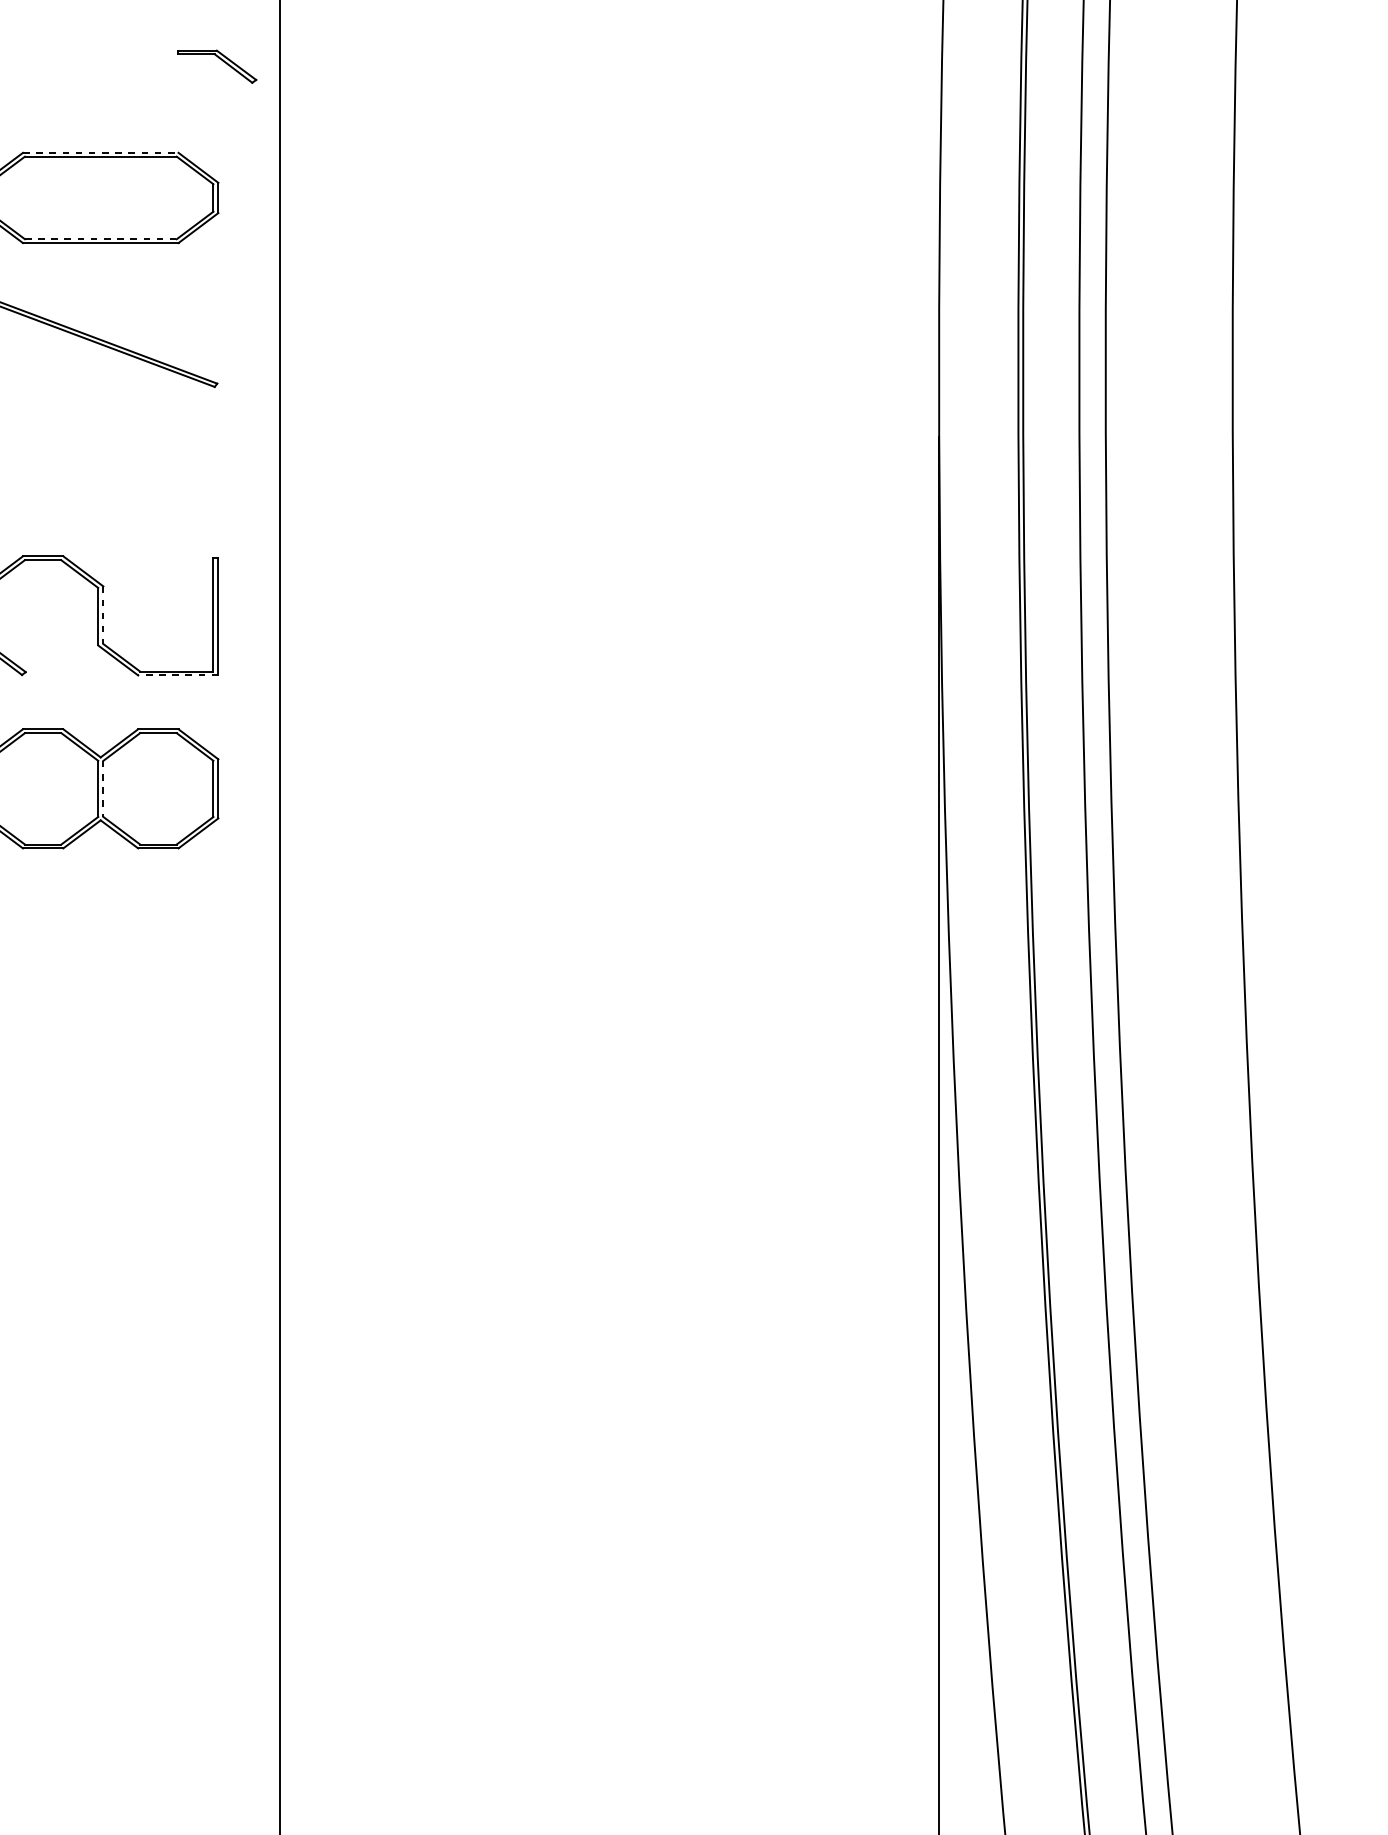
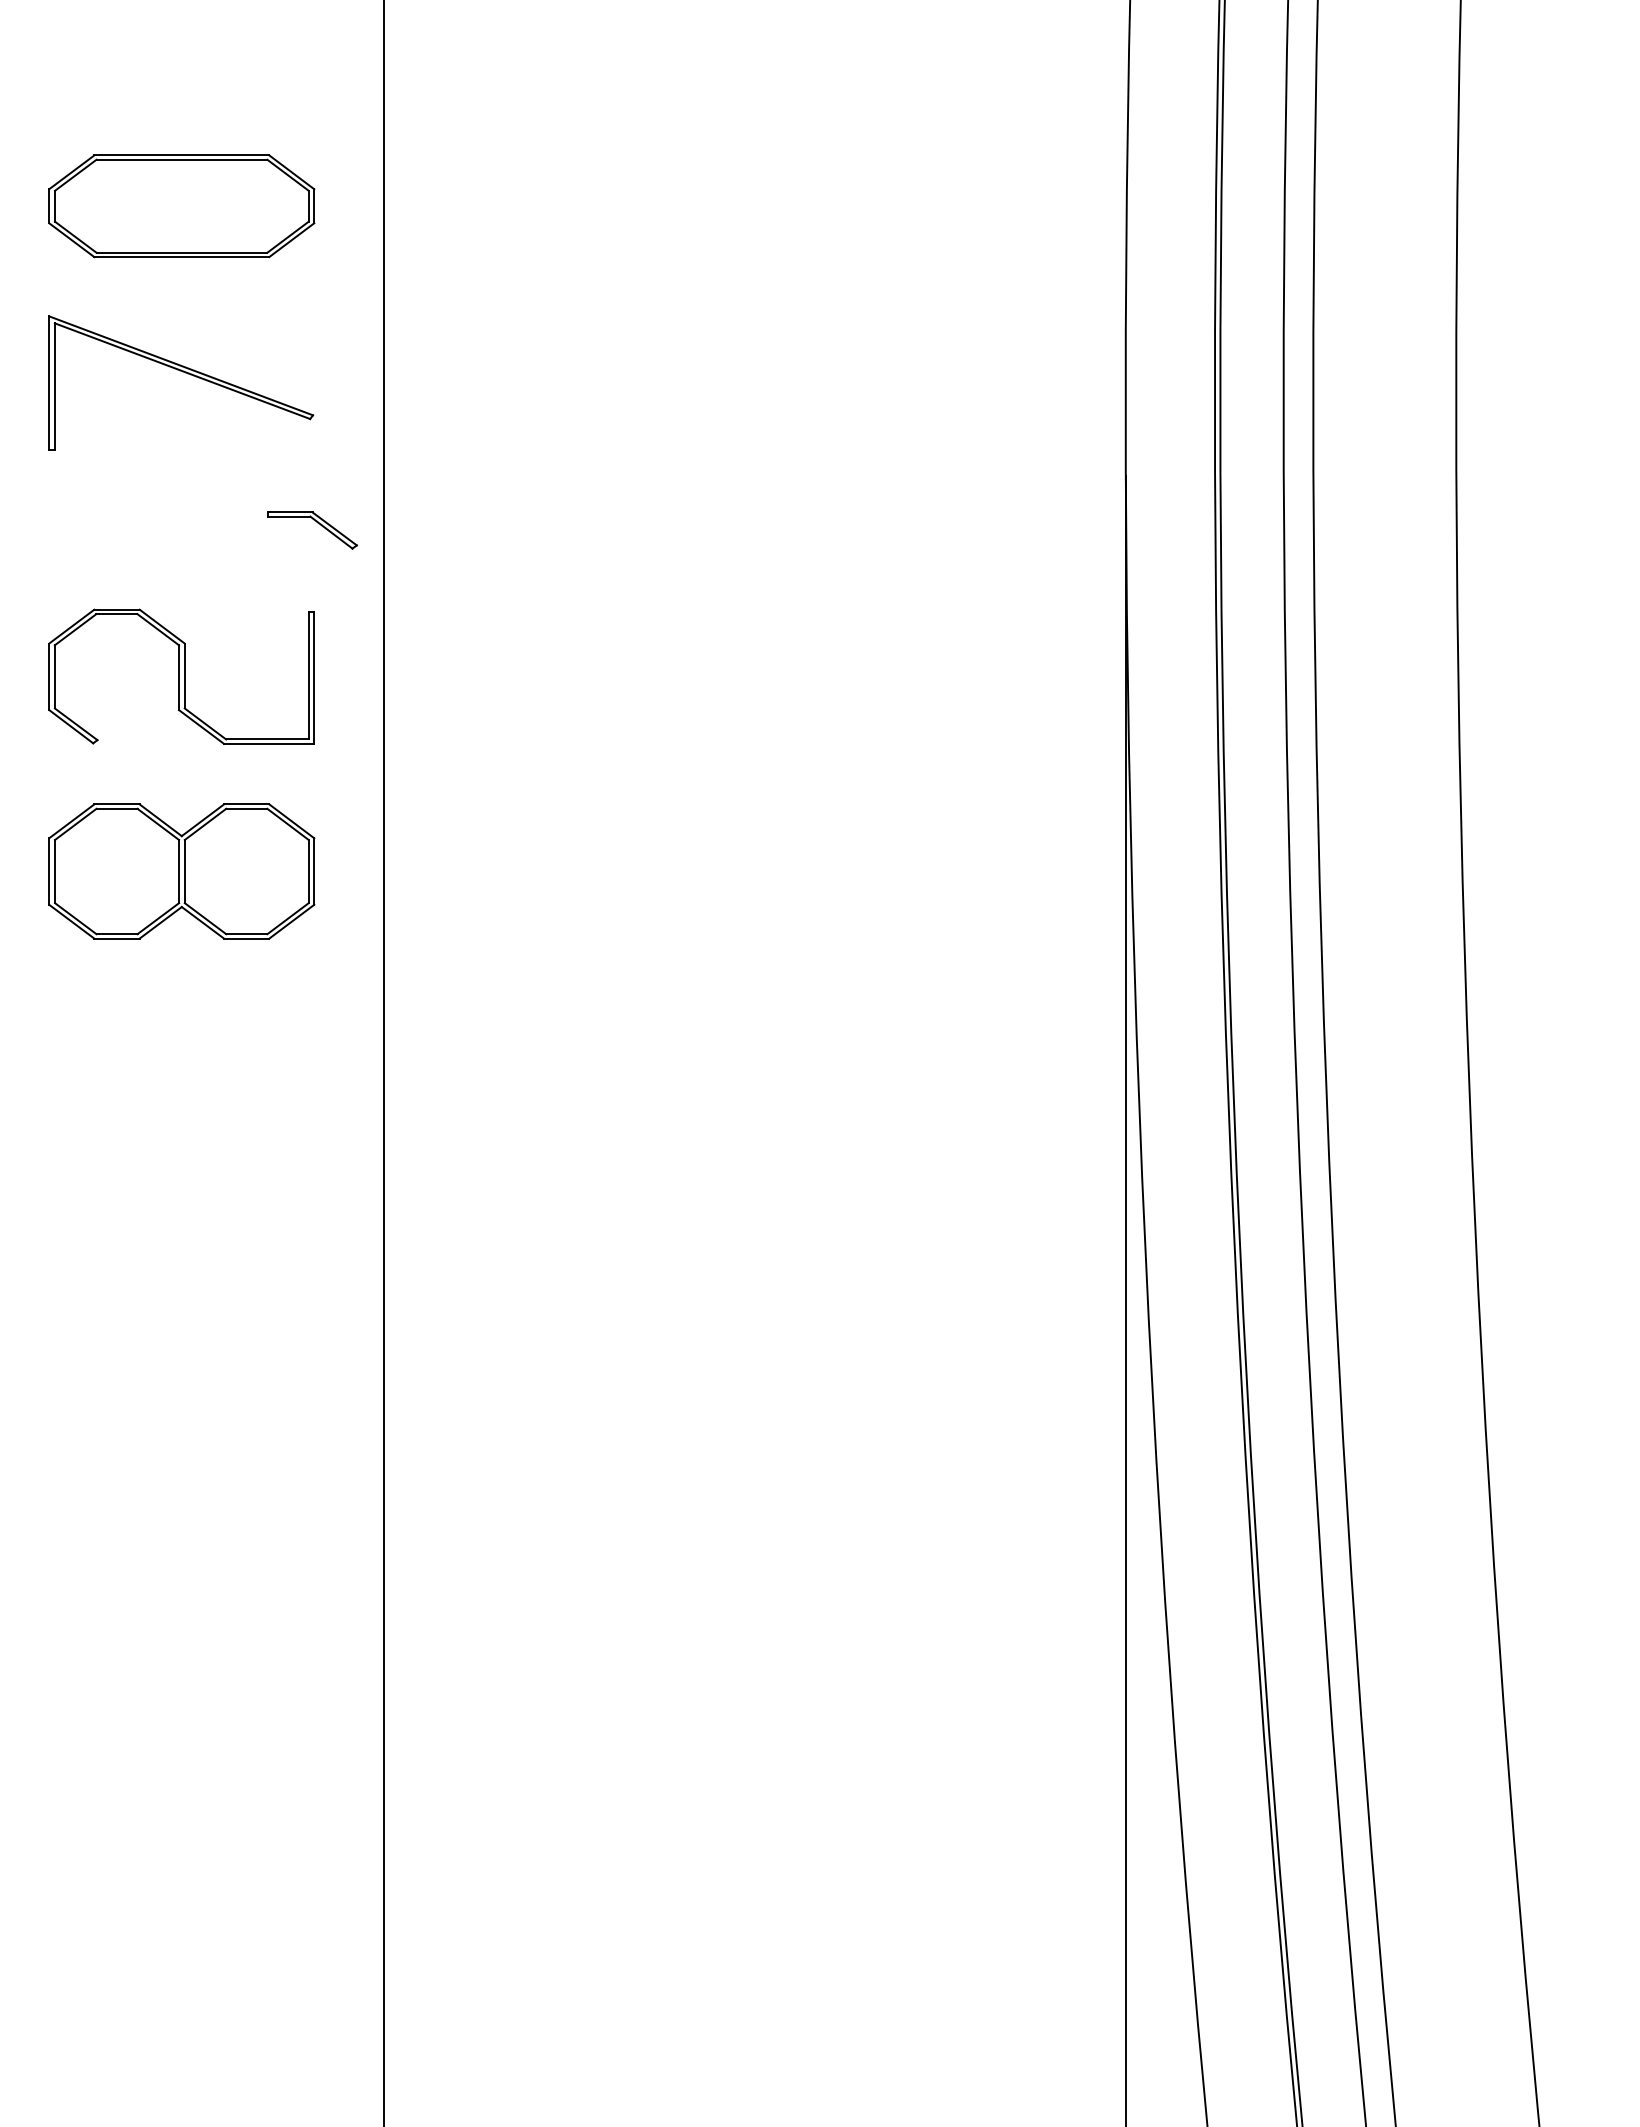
part: (221, 60) -> (317, 523), moved
line: (100, 152) -> (181, 155), dashed -> solid
line: (101, 239) -> (182, 252), dashed -> solid
line: (103, 615) -> (184, 676), dashed -> solid
line: (177, 675) -> (268, 743), dashed -> solid
line: (103, 788) -> (184, 871), dashed -> solid

